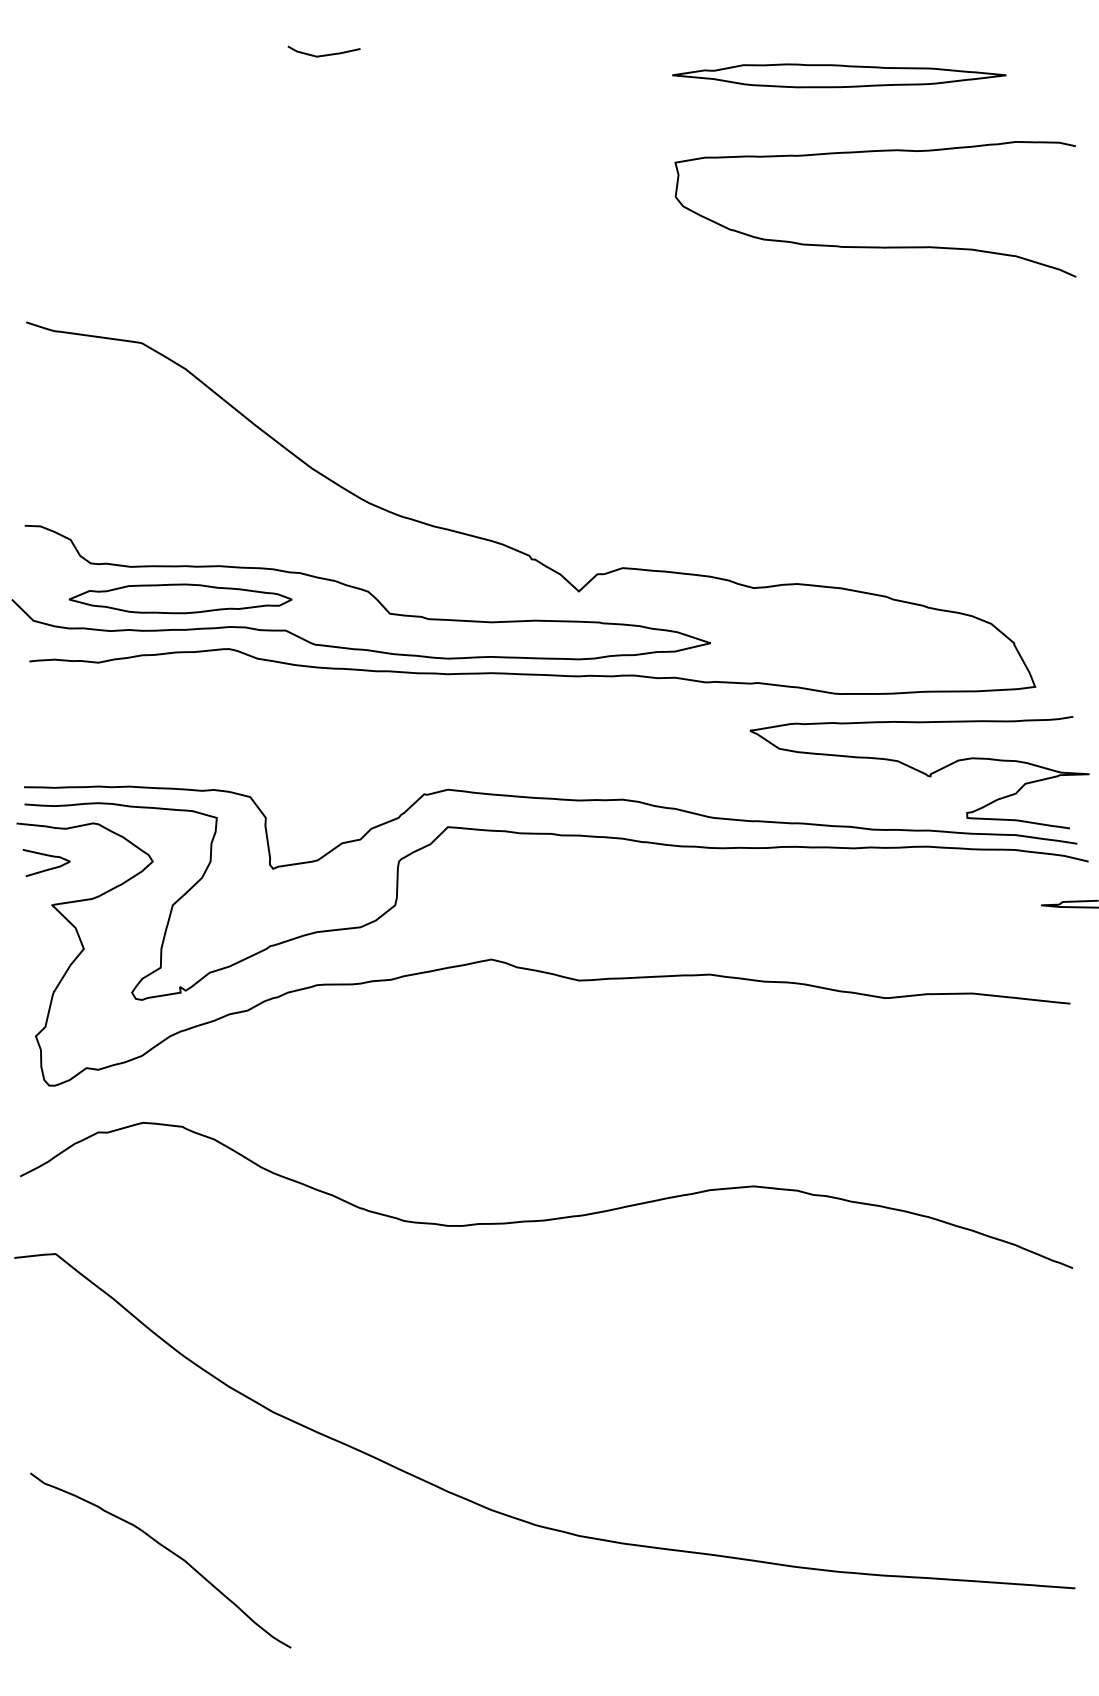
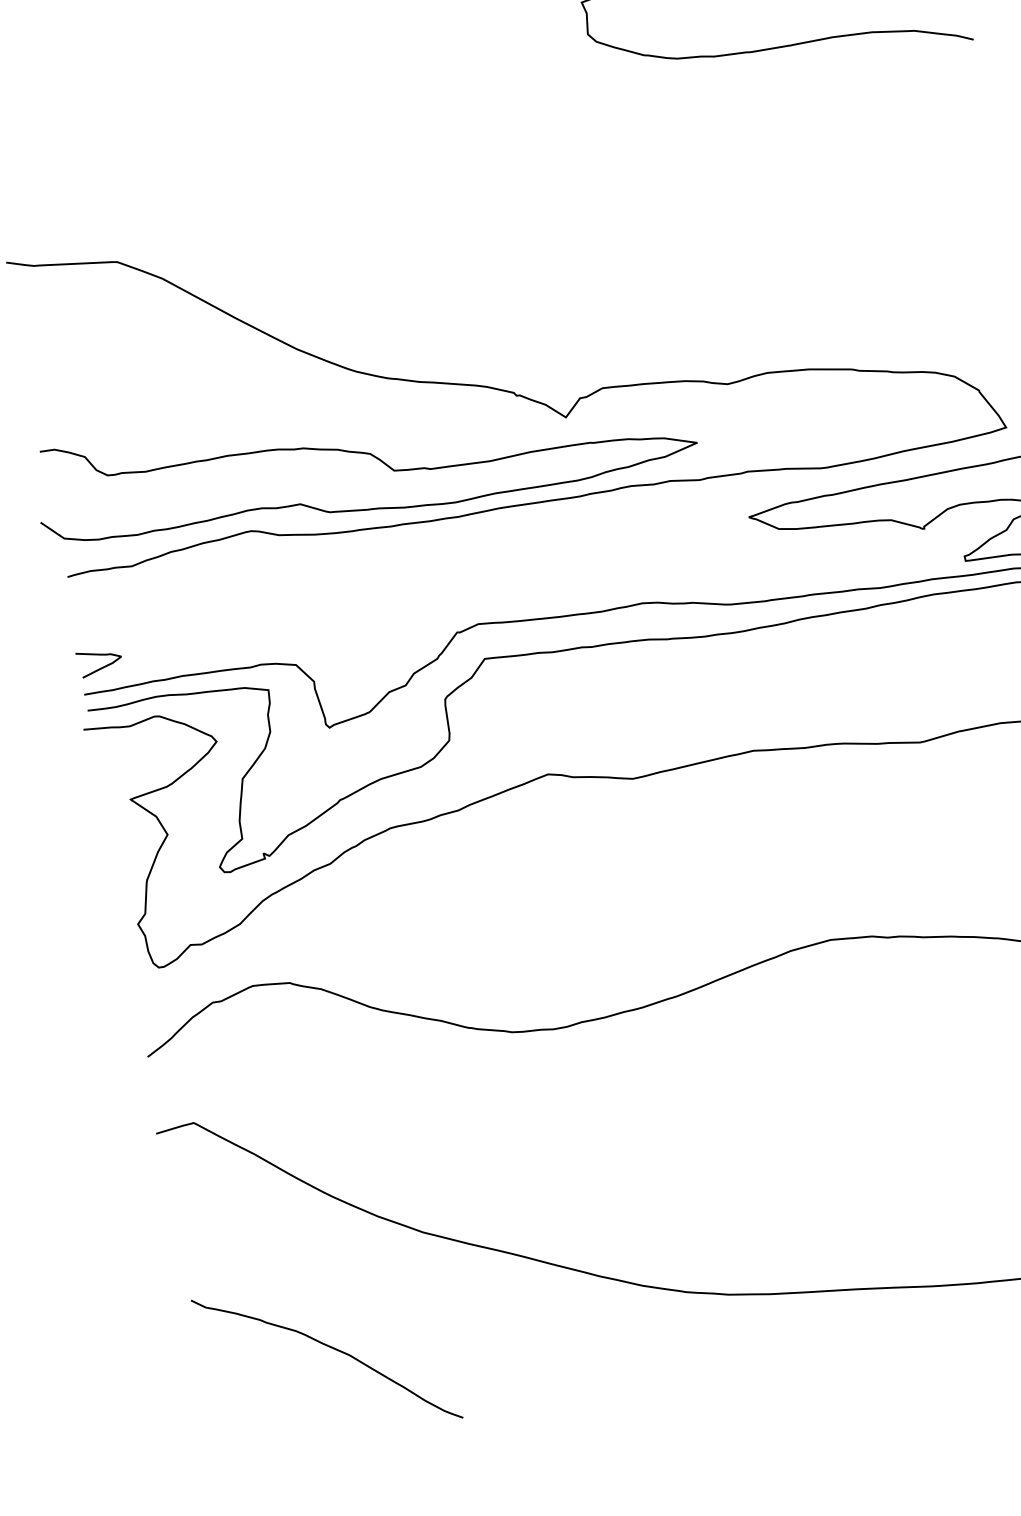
part: (180, 598) -> (197, 492), removed
curve: (48, 868) -> (102, 666), moved
curve: (167, 1550) -> (331, 1348), moved

